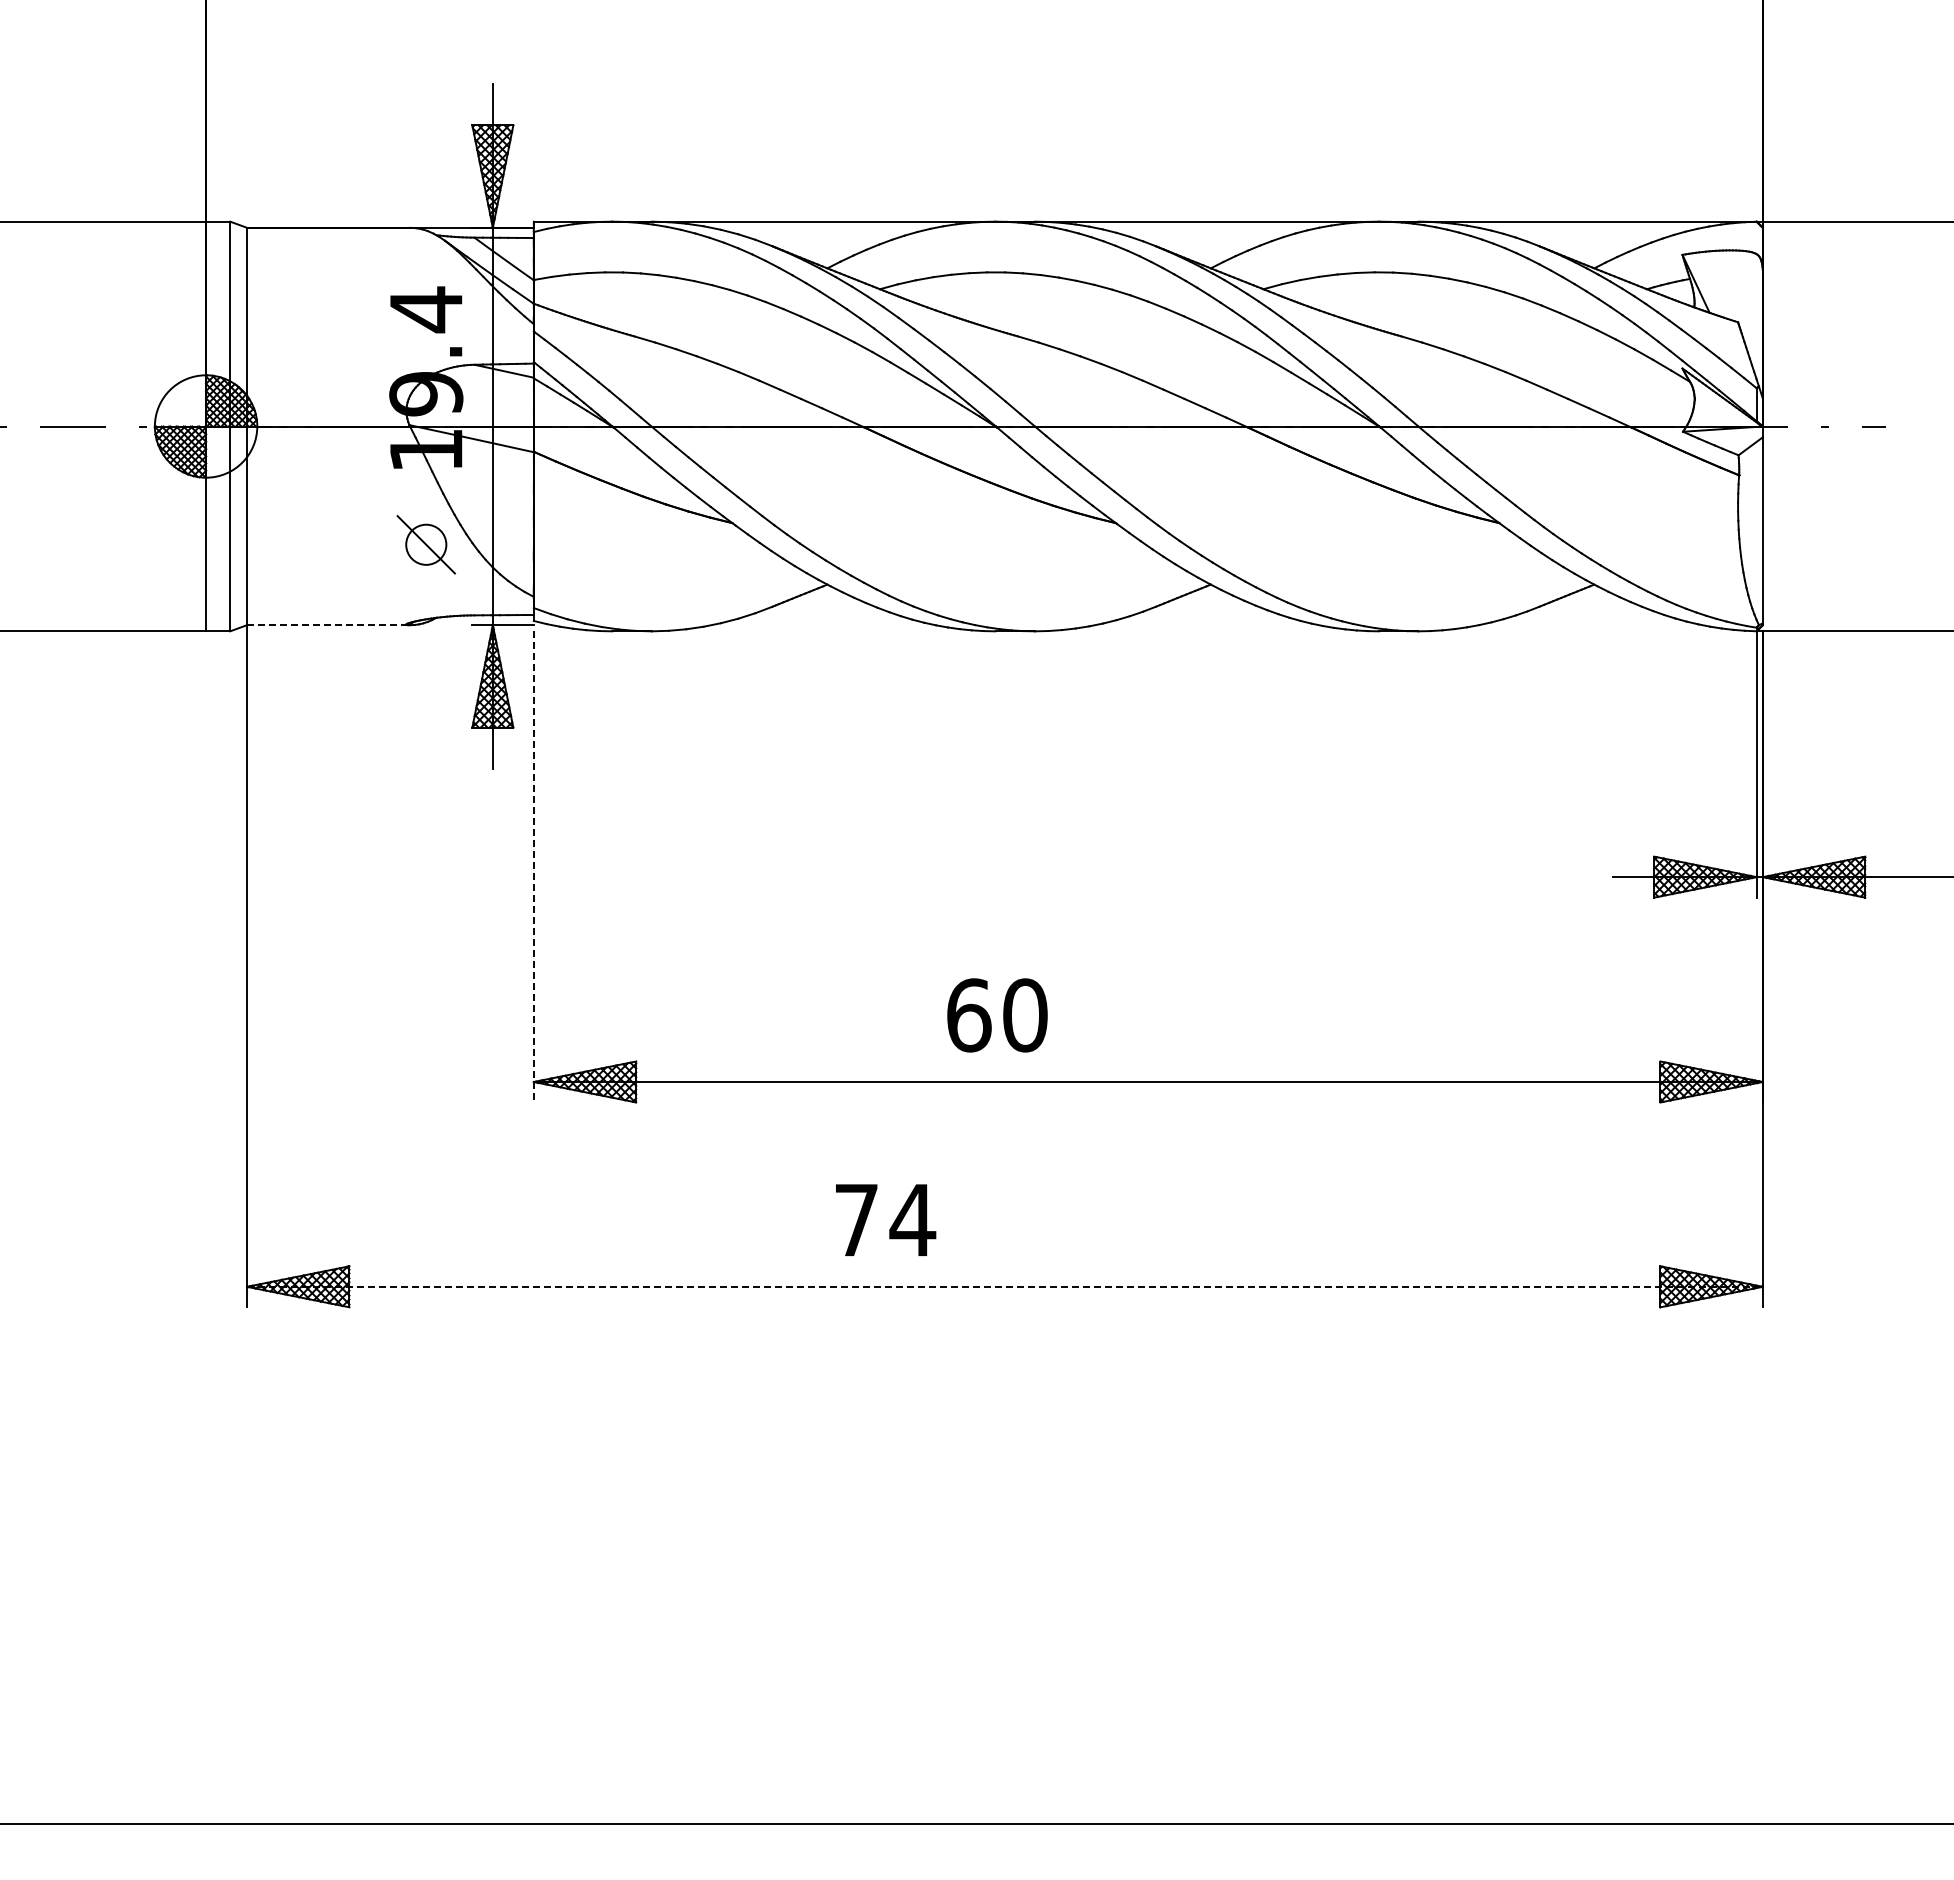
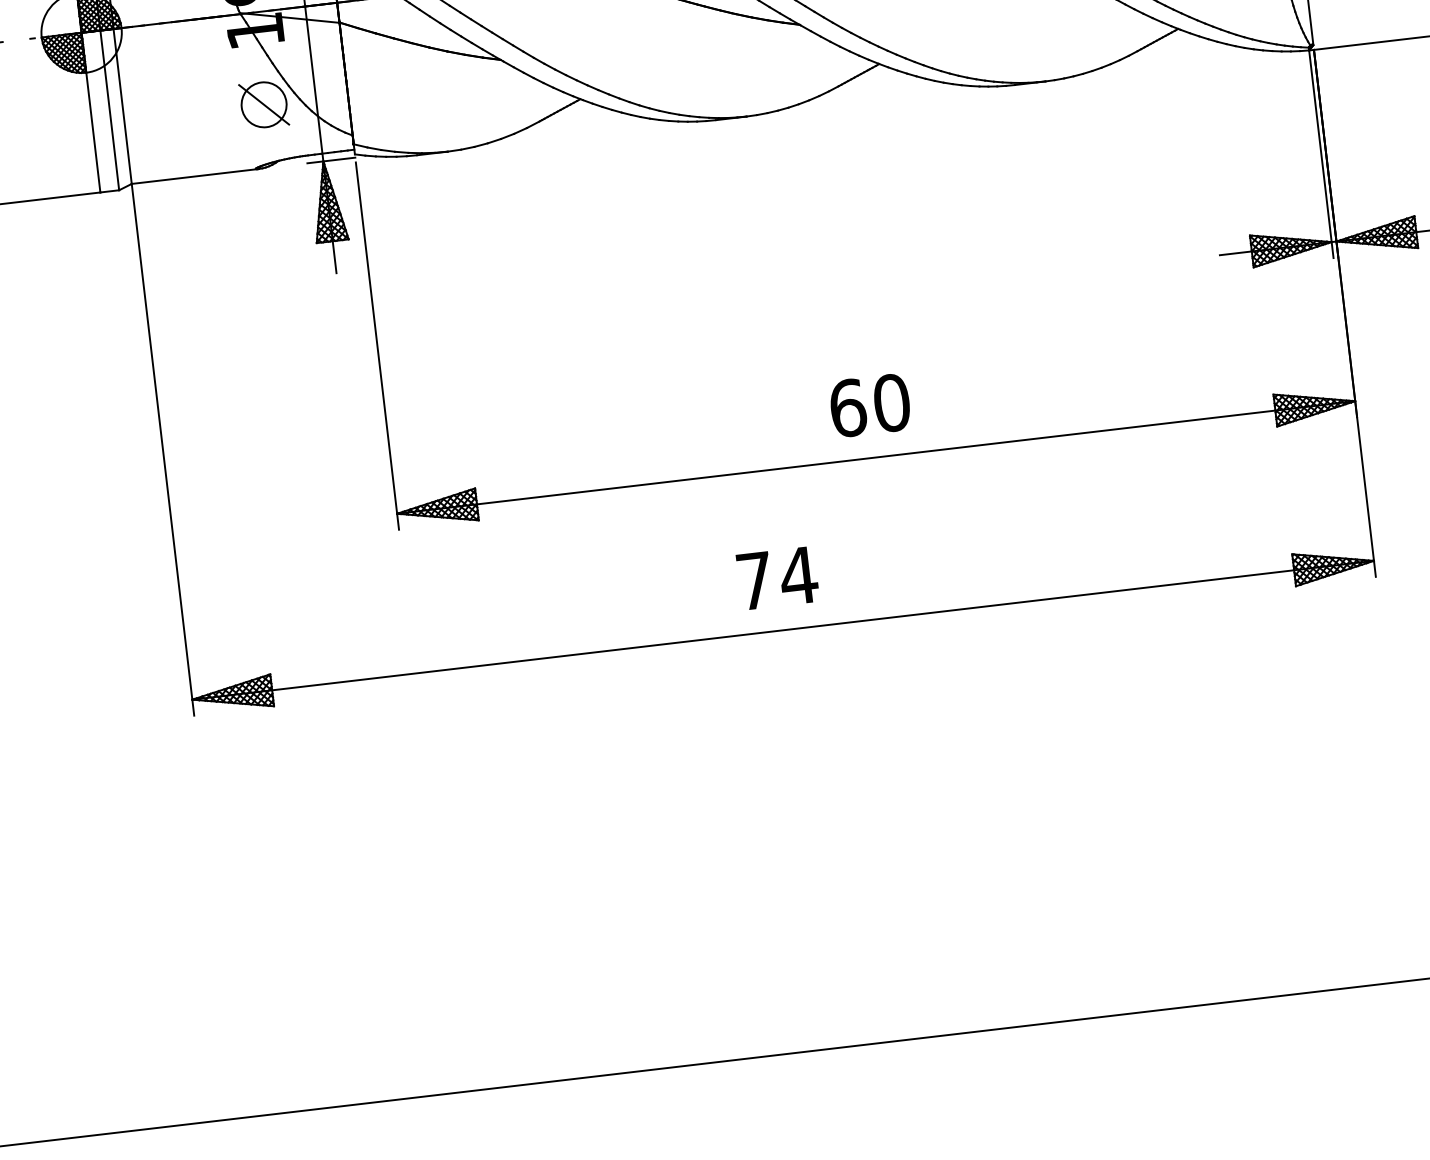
circle: (425, 544) -> (263, 104), size x1.43
line: (329, 625) -> (196, 176), dashed -> solid
line: (533, 866) -> (377, 345), dashed -> solid
text: (997, 1015) -> (870, 405), moved
text: (886, 1219) -> (778, 577), moved
line: (1004, 1286) -> (782, 630), dashed -> solid

